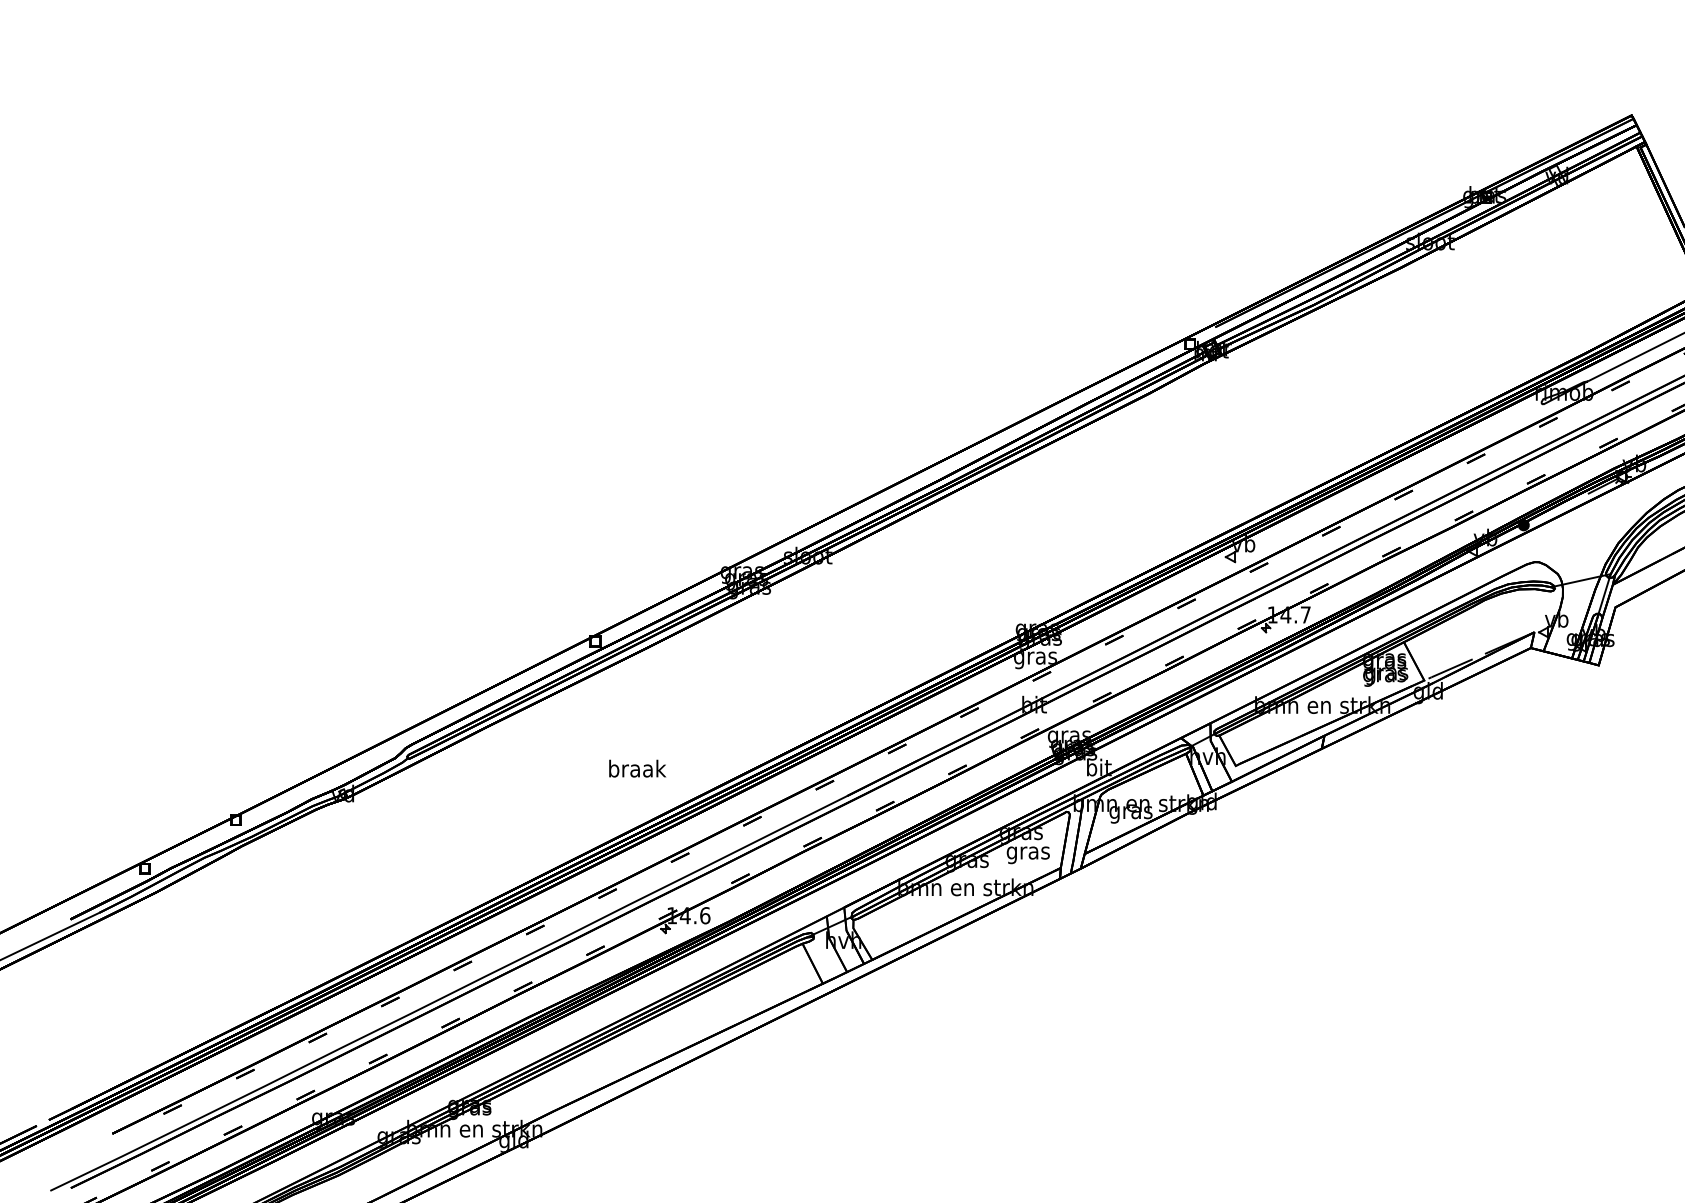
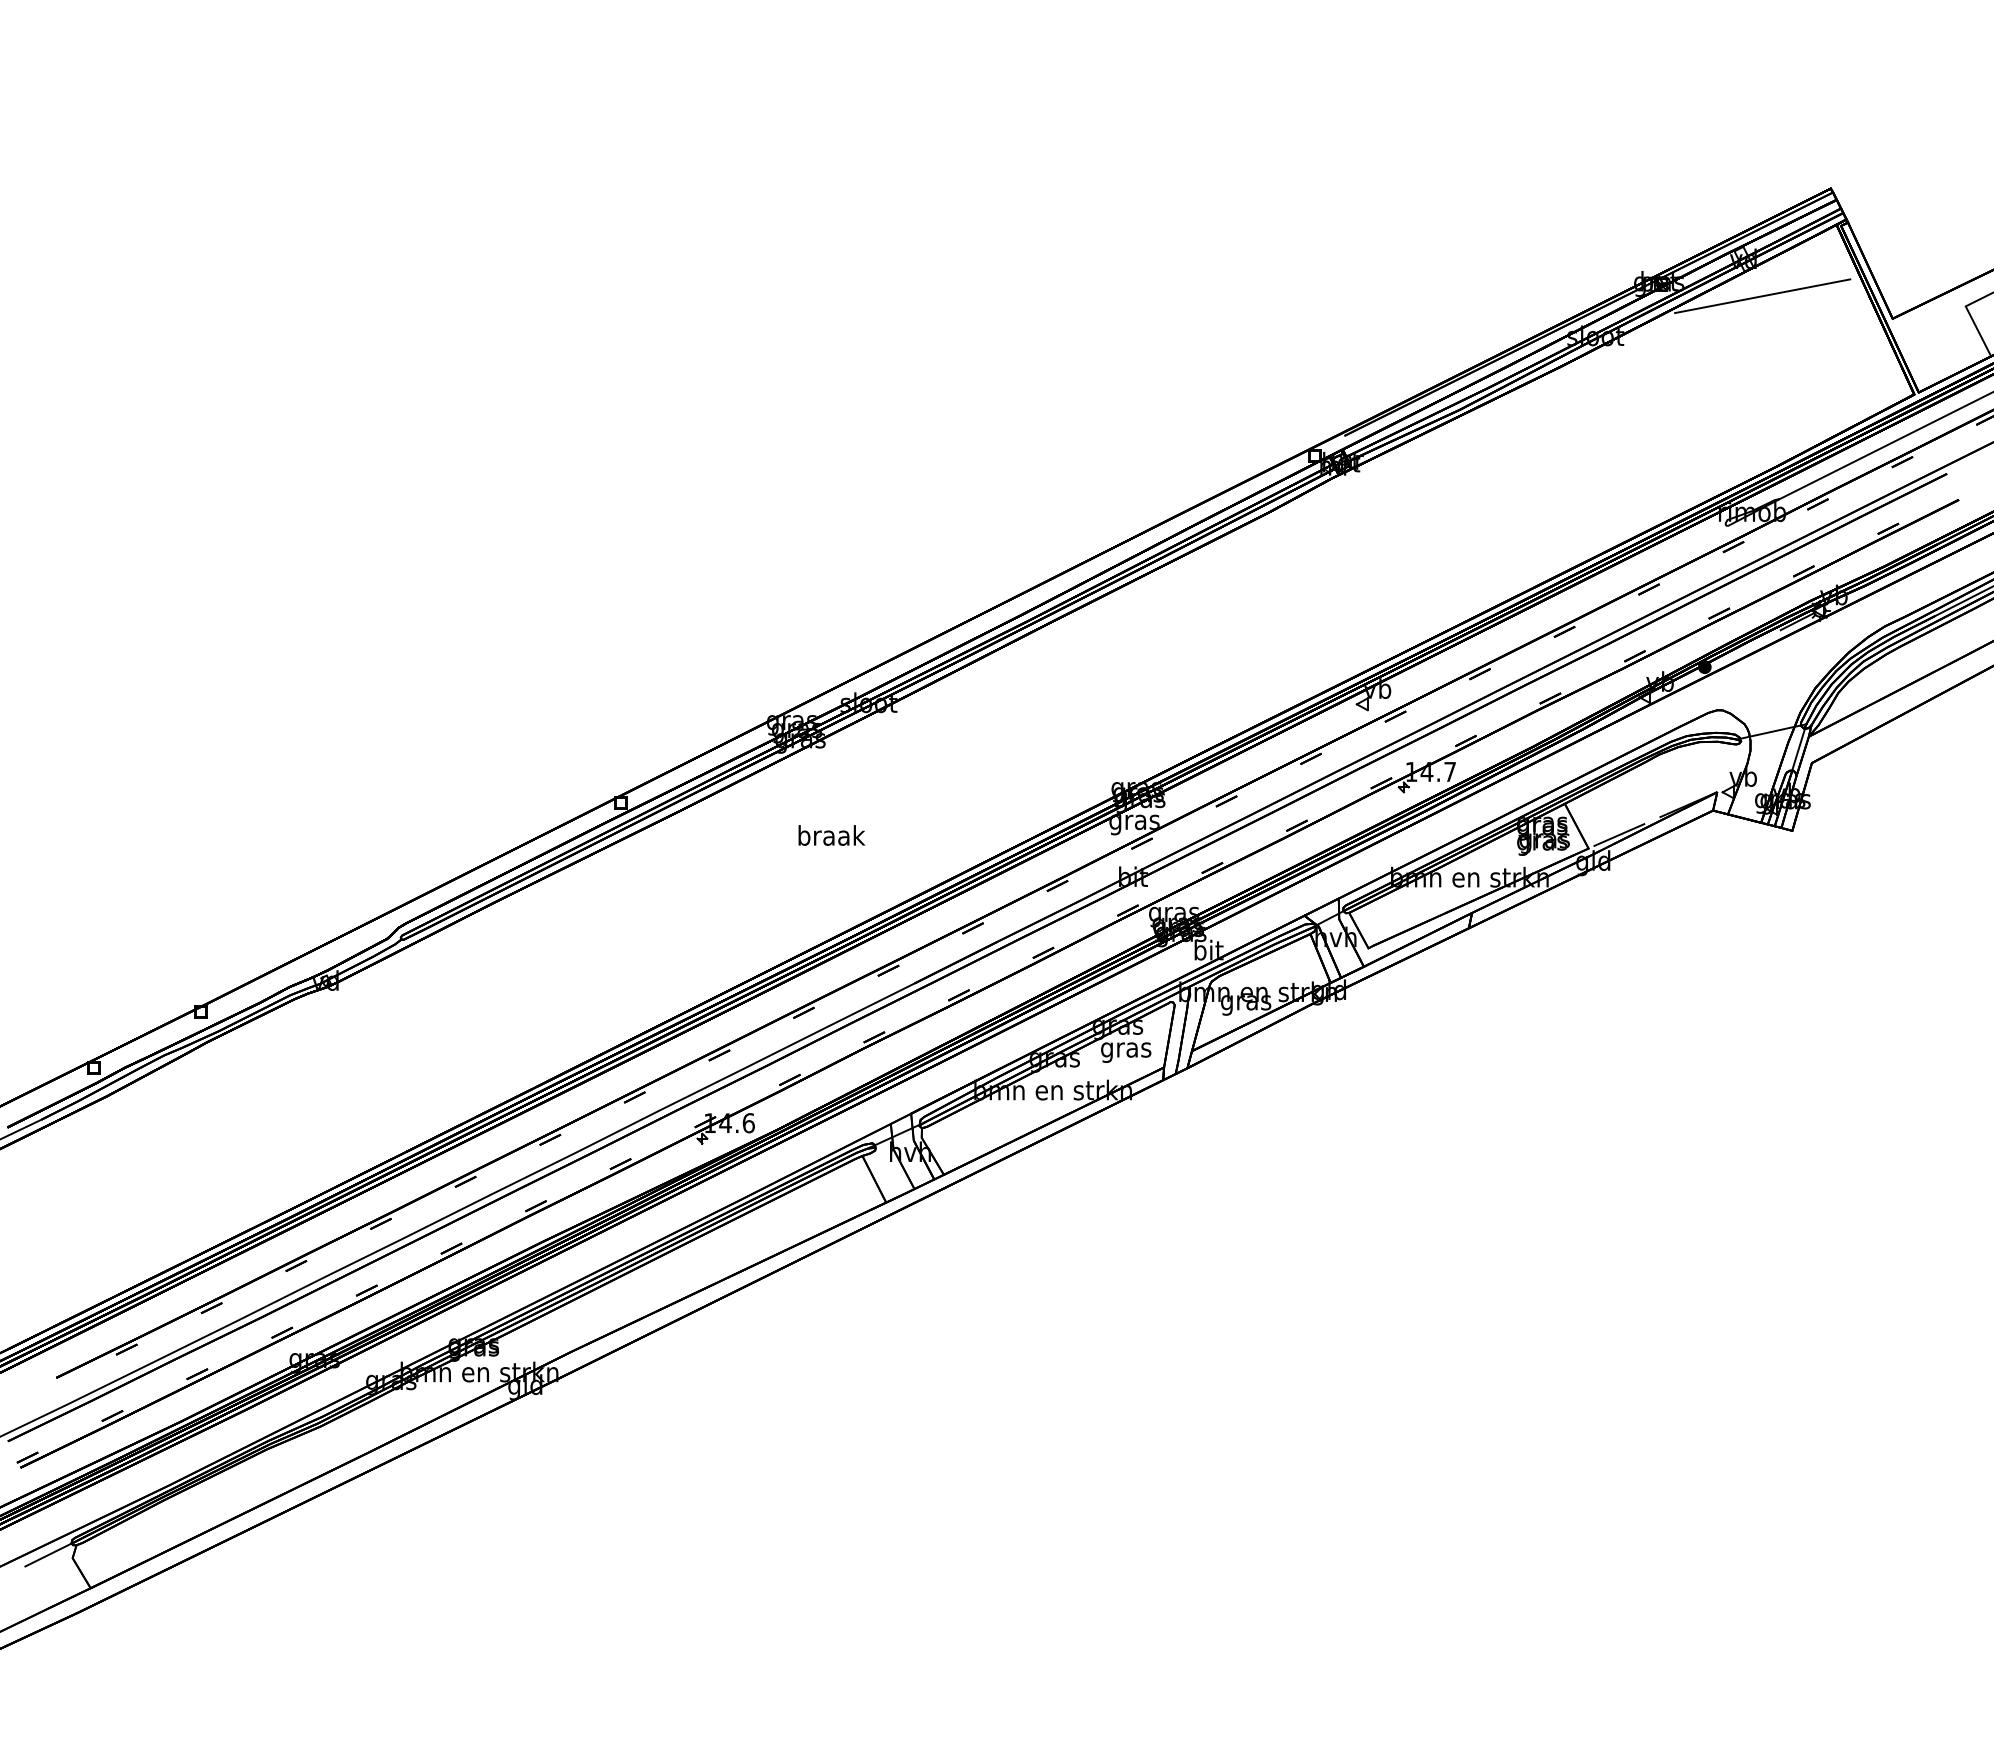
line: (1573, 207) -> (1762, 296), added
text: (637, 768) -> (831, 835), moved

